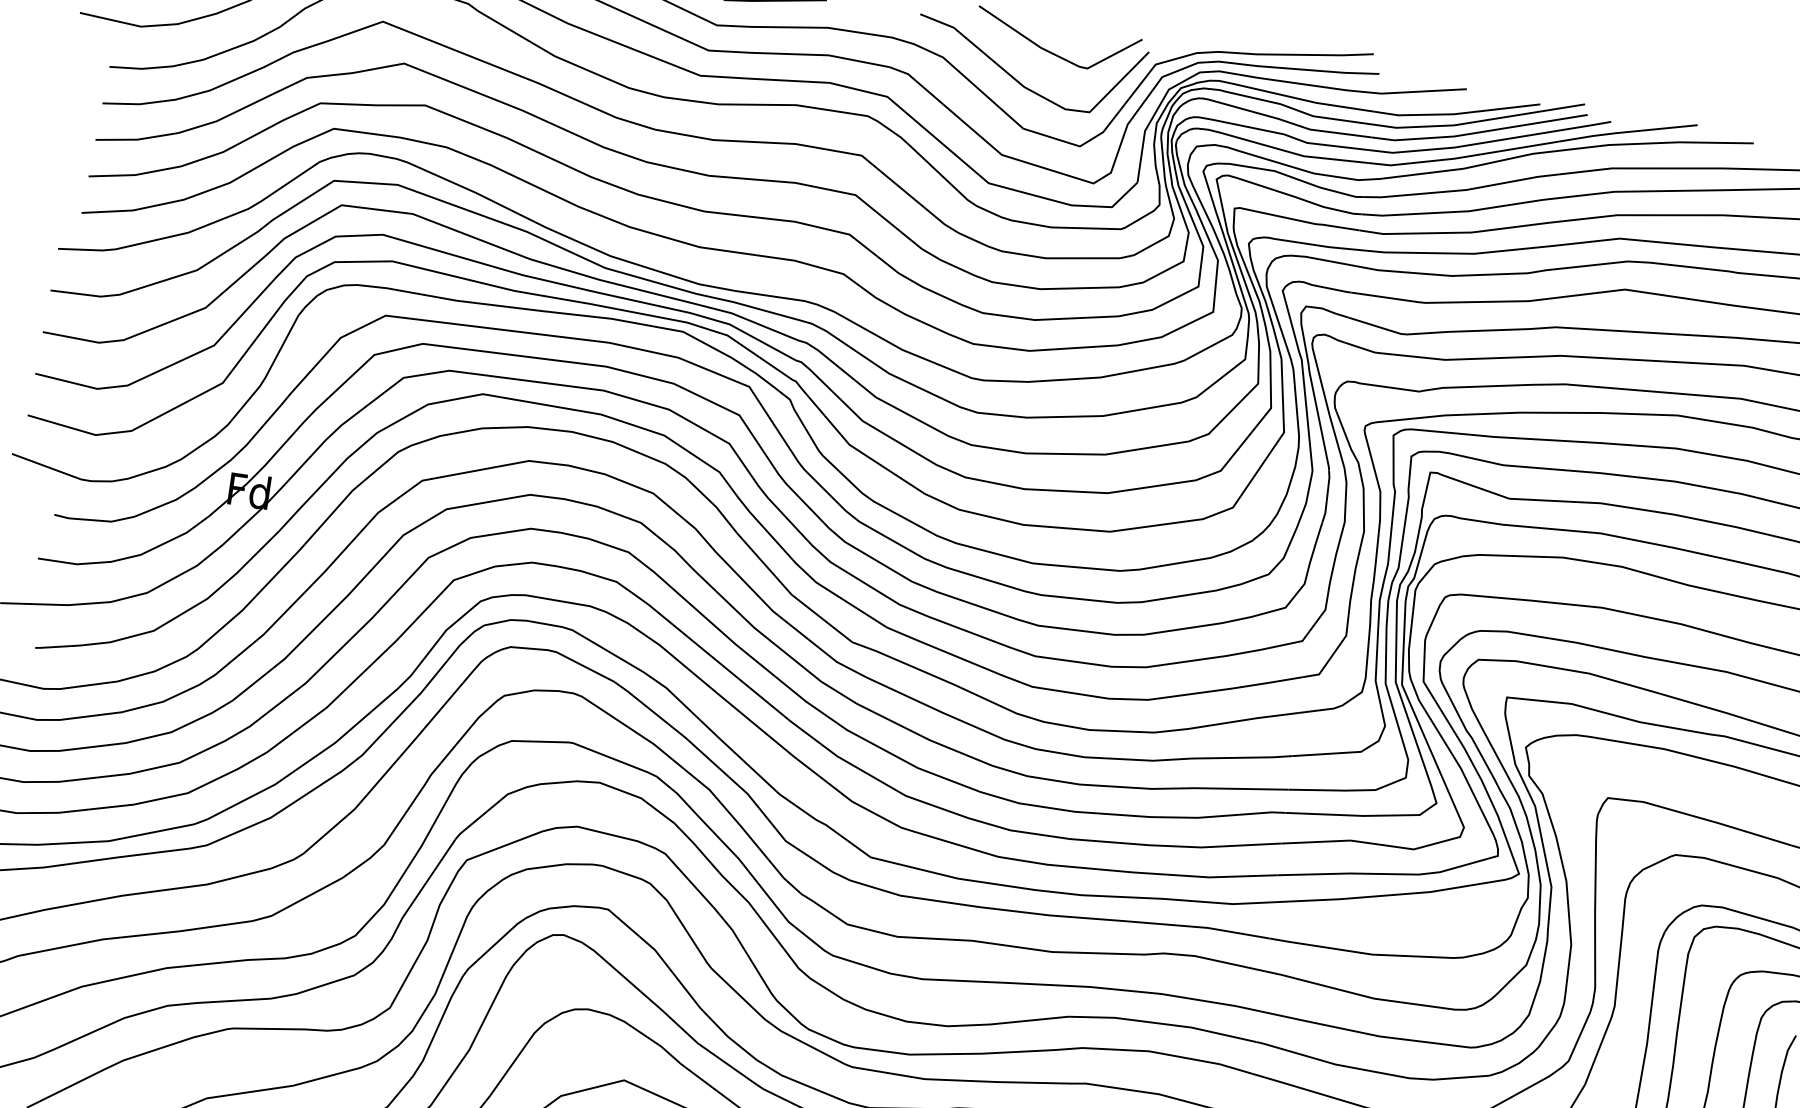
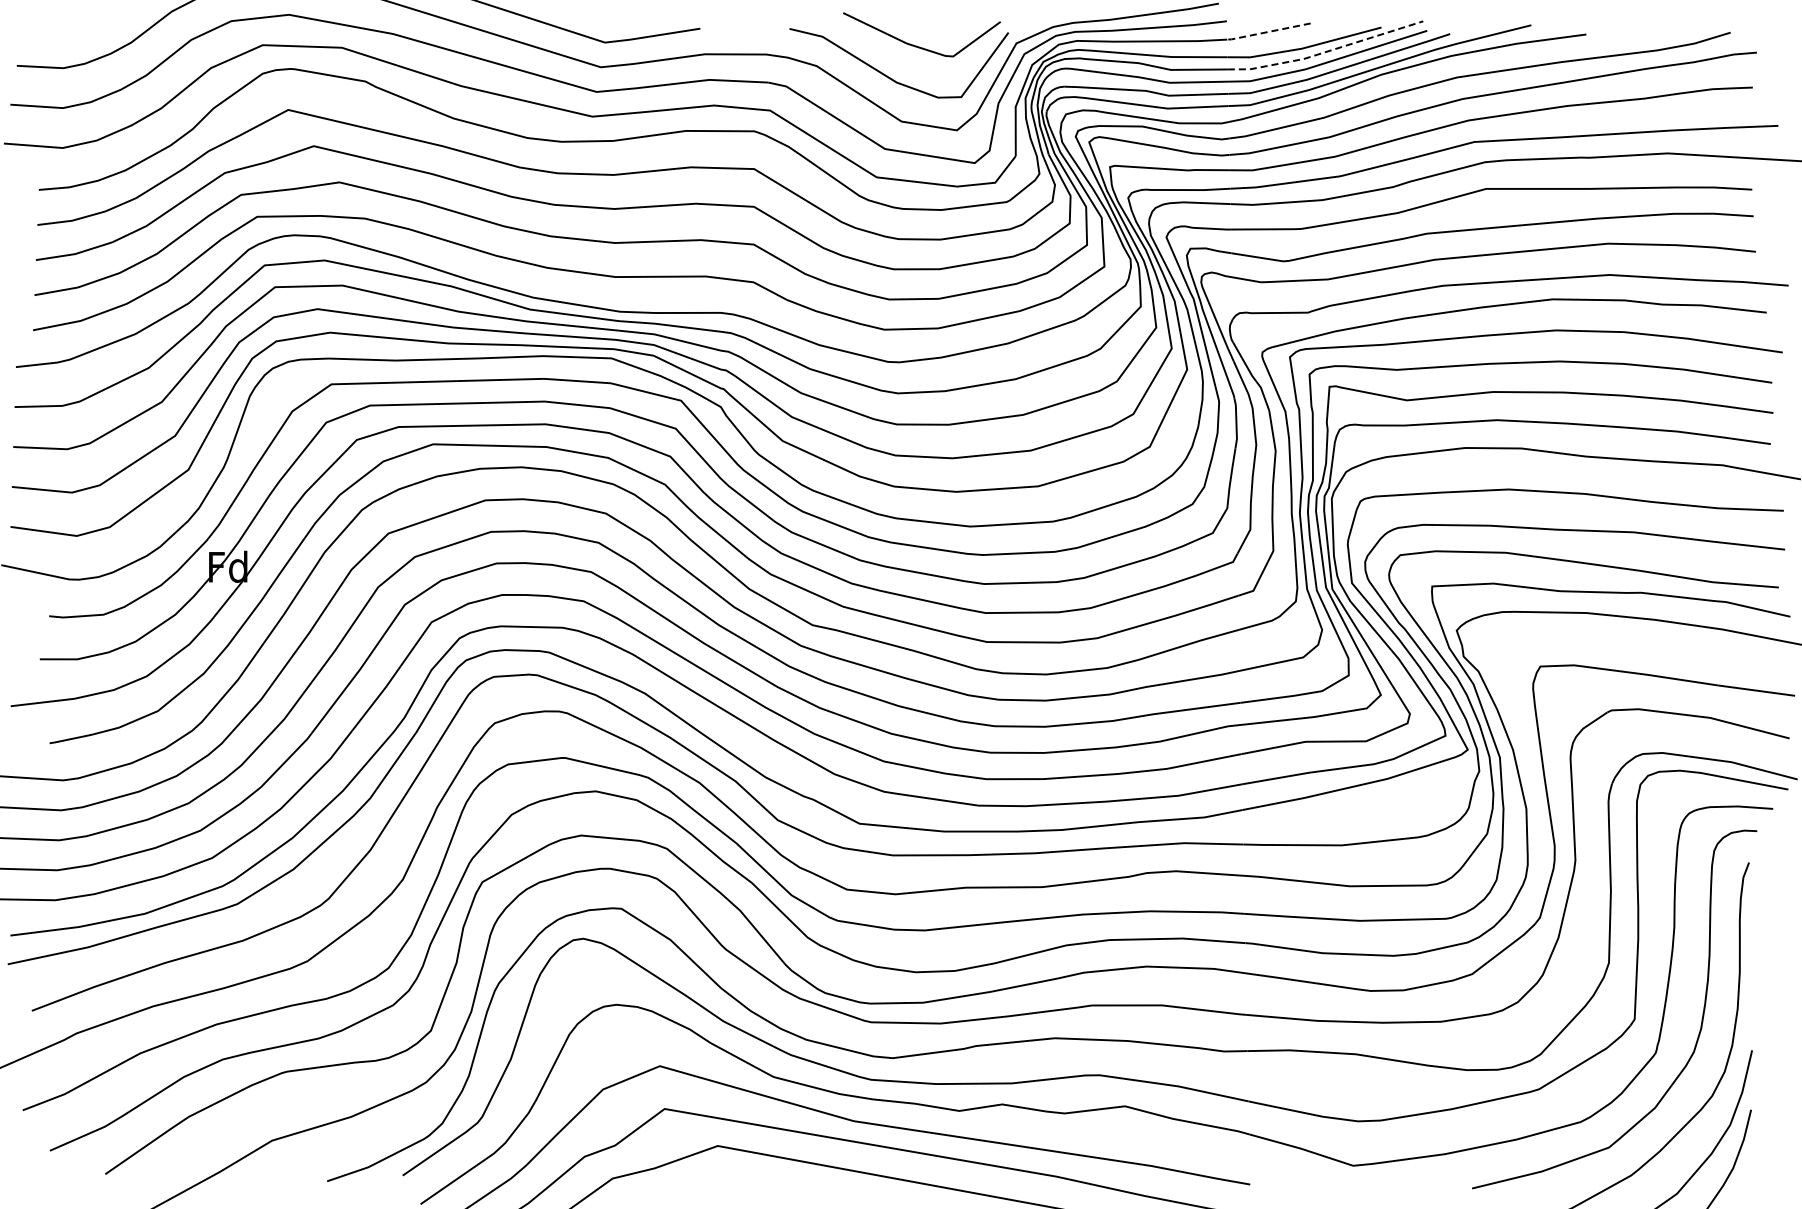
line: (1420, 91) -> (1267, 32), solid -> dashed
line: (1477, 121) -> (1325, 52), solid -> dashed

